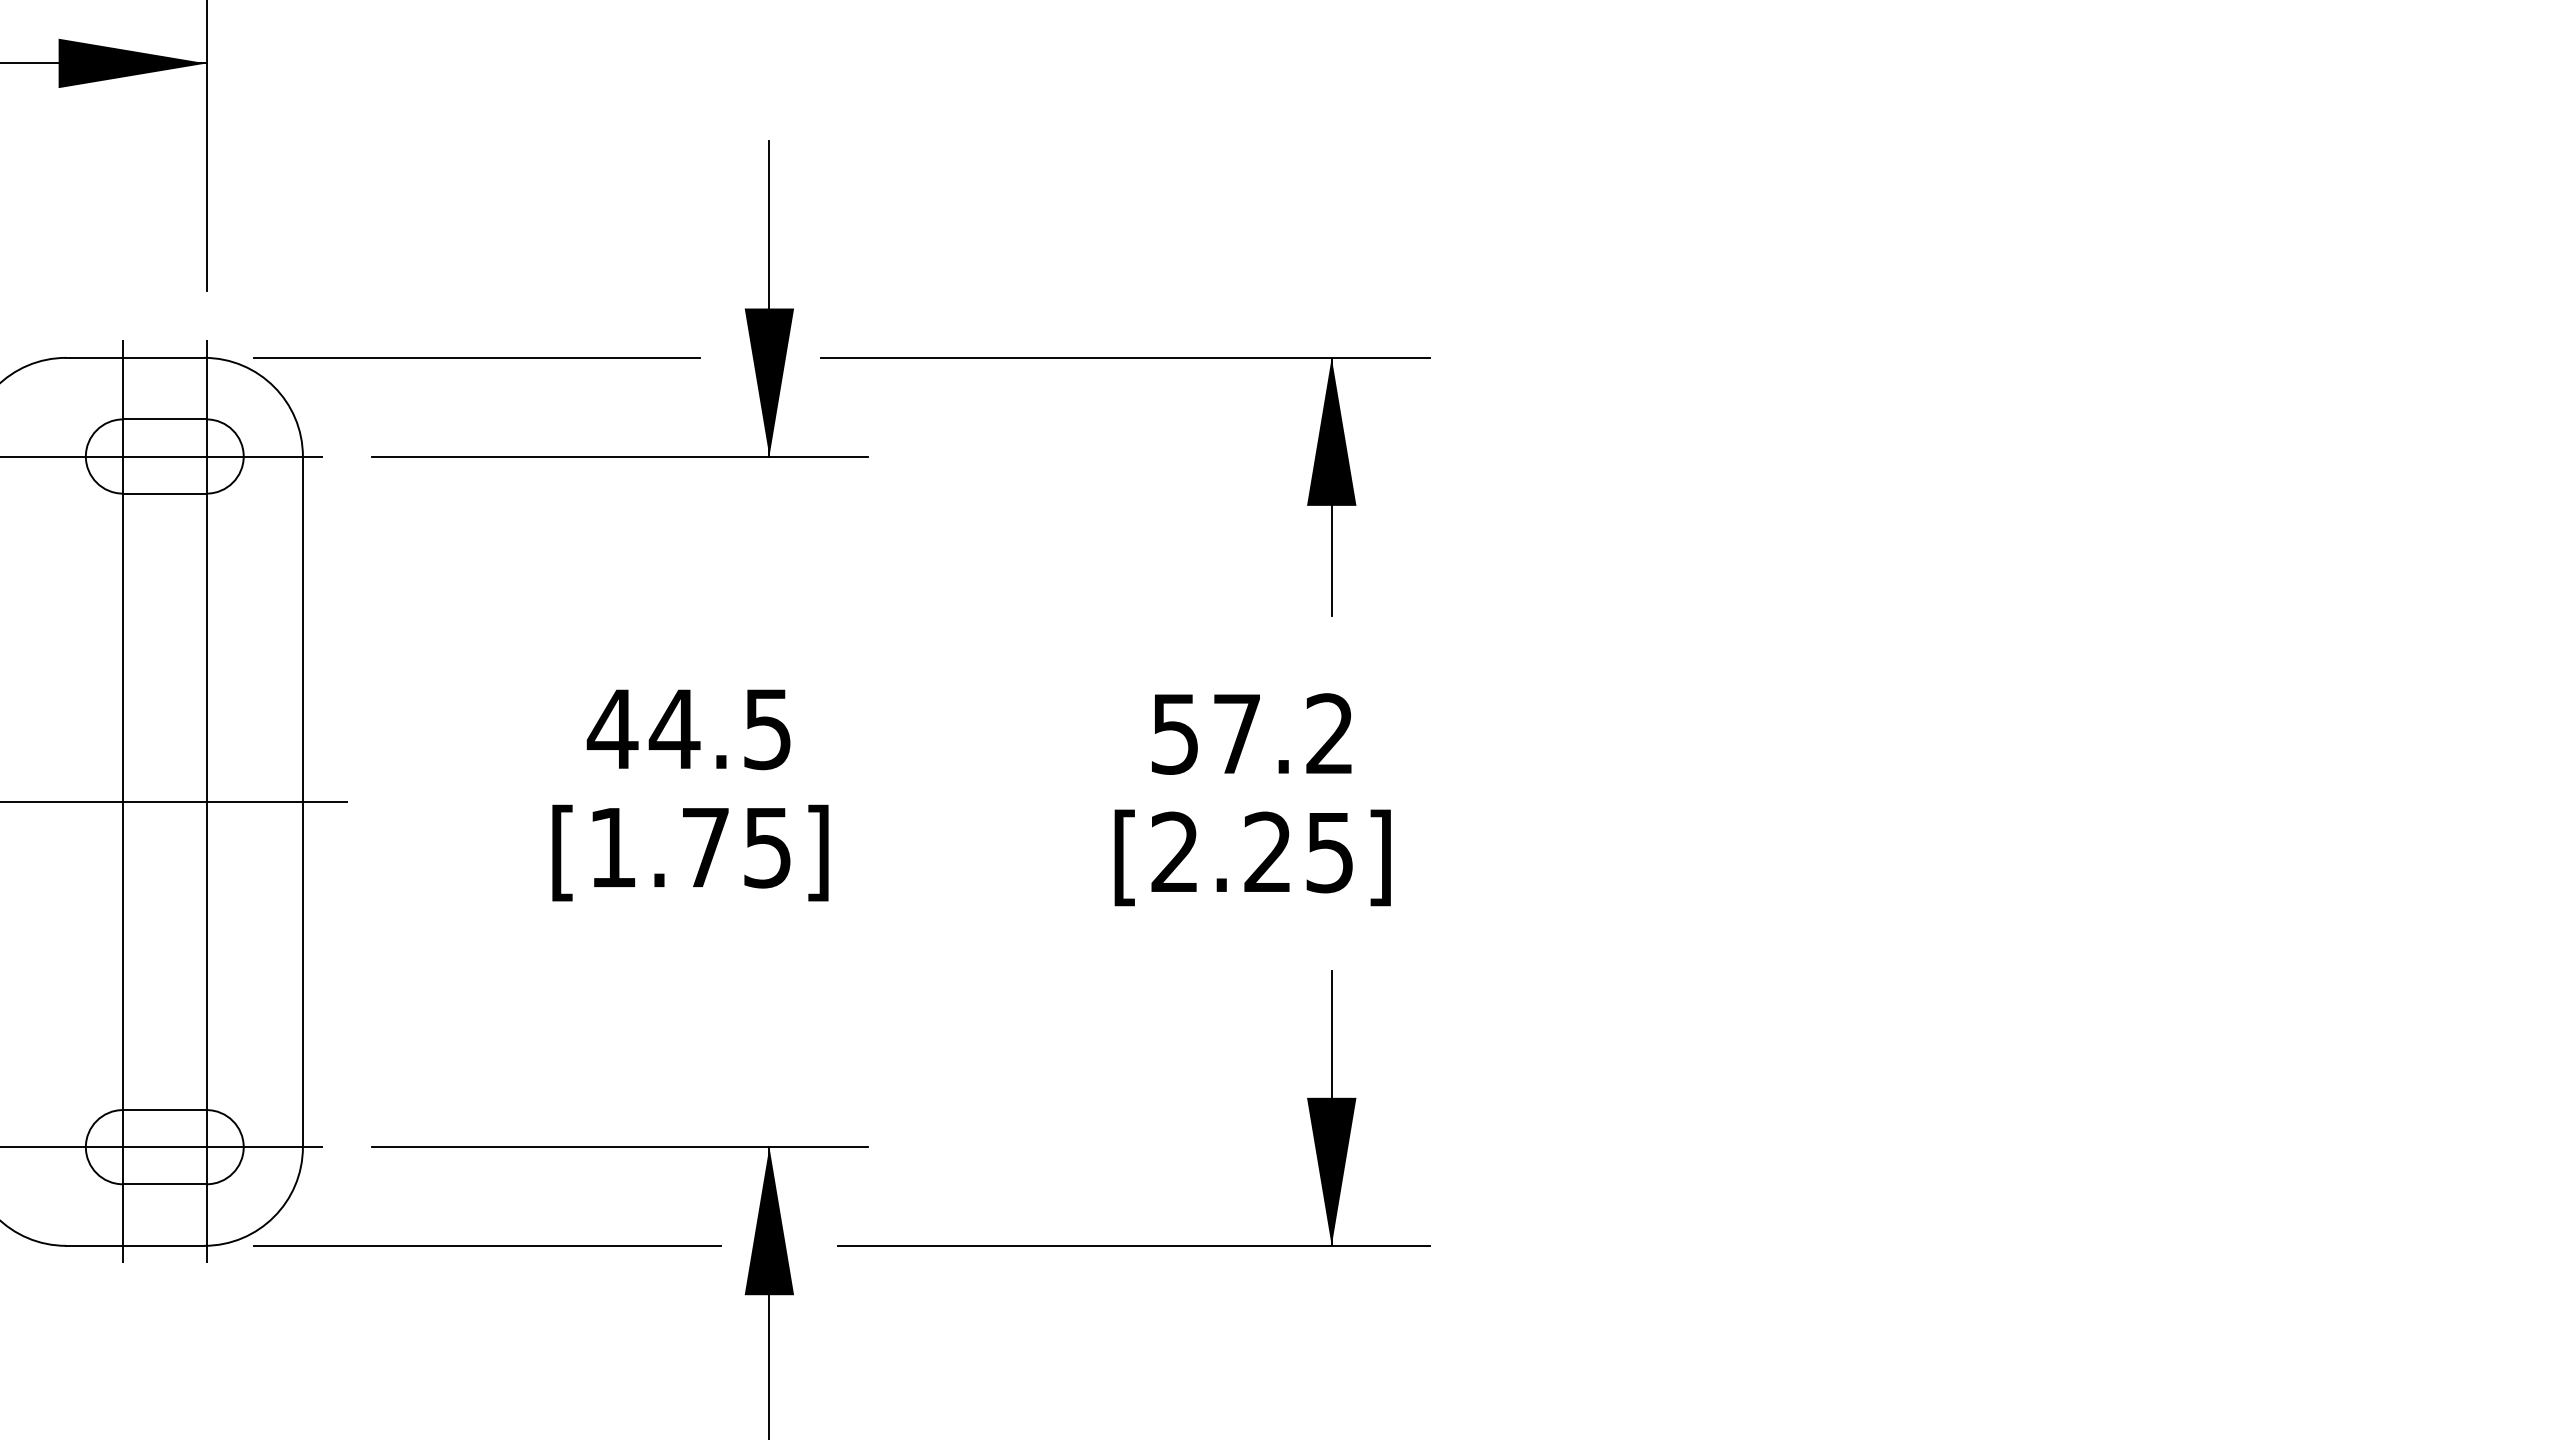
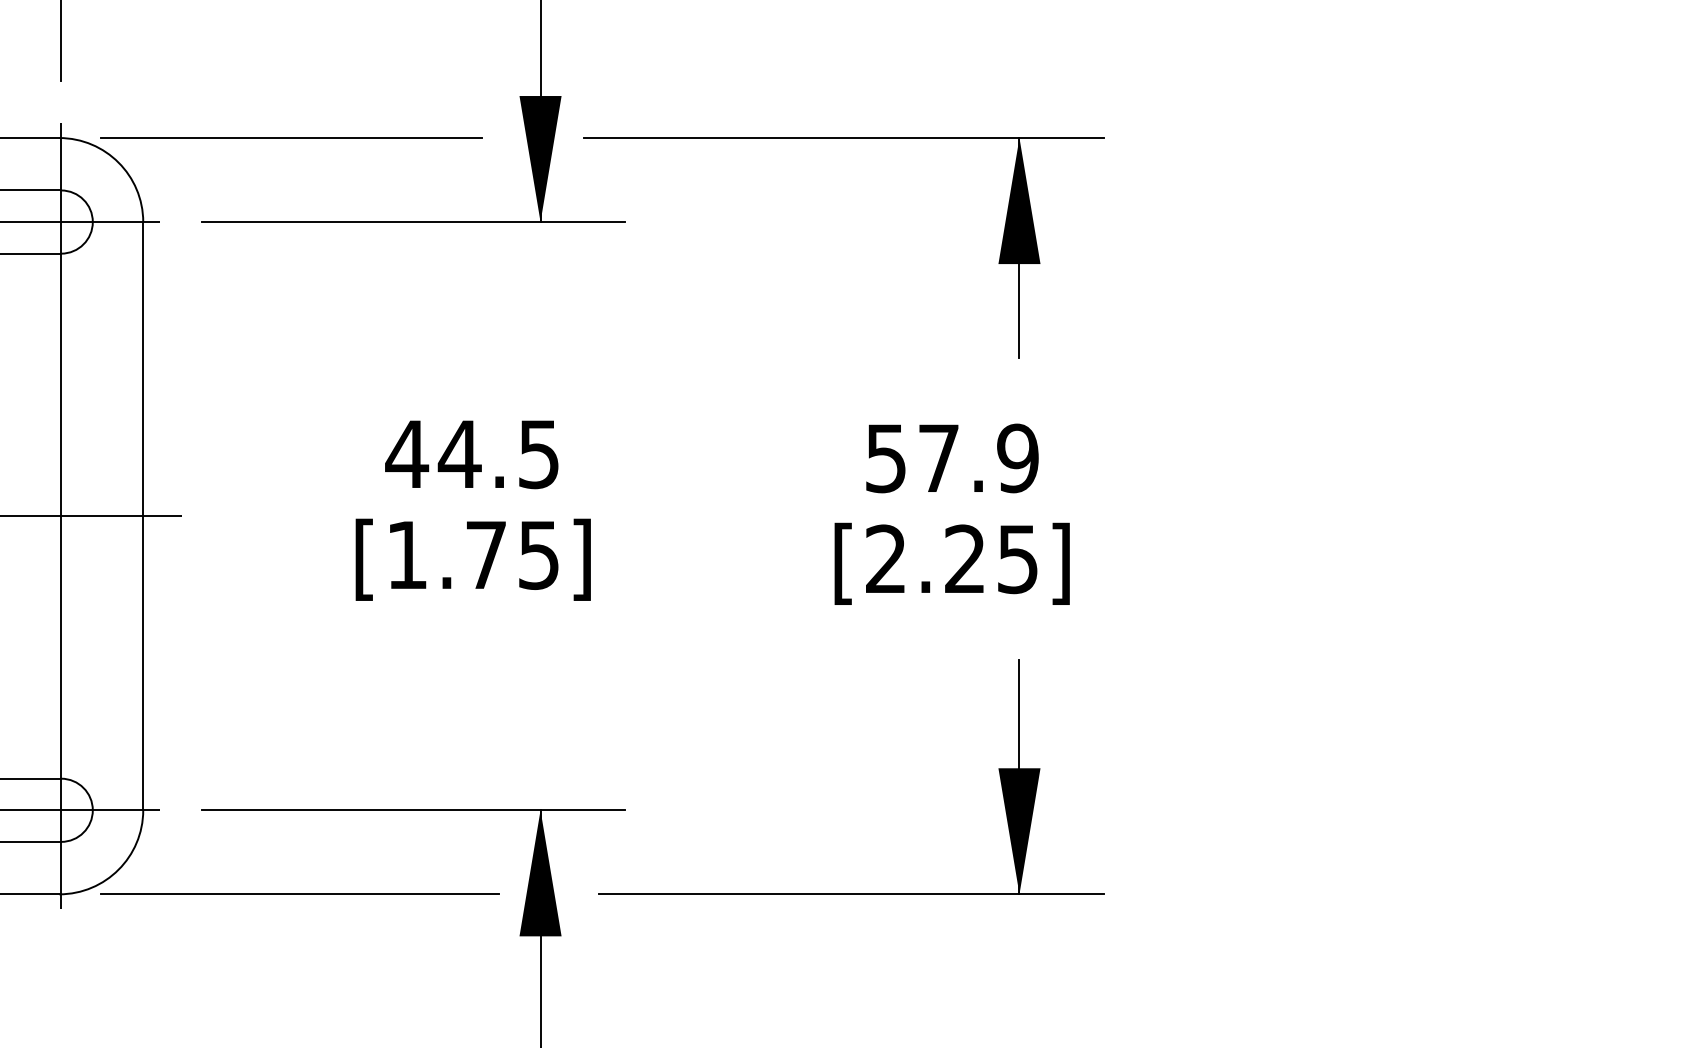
text: (1329, 733) -> (1017, 457), 57.2 -> 57.9

